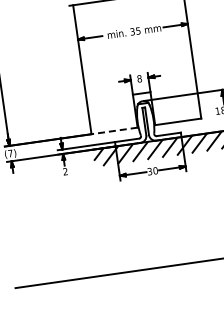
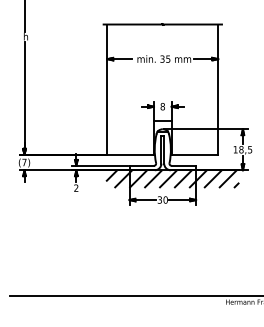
line: (114, 130) -> (130, 154), dashed -> solid

